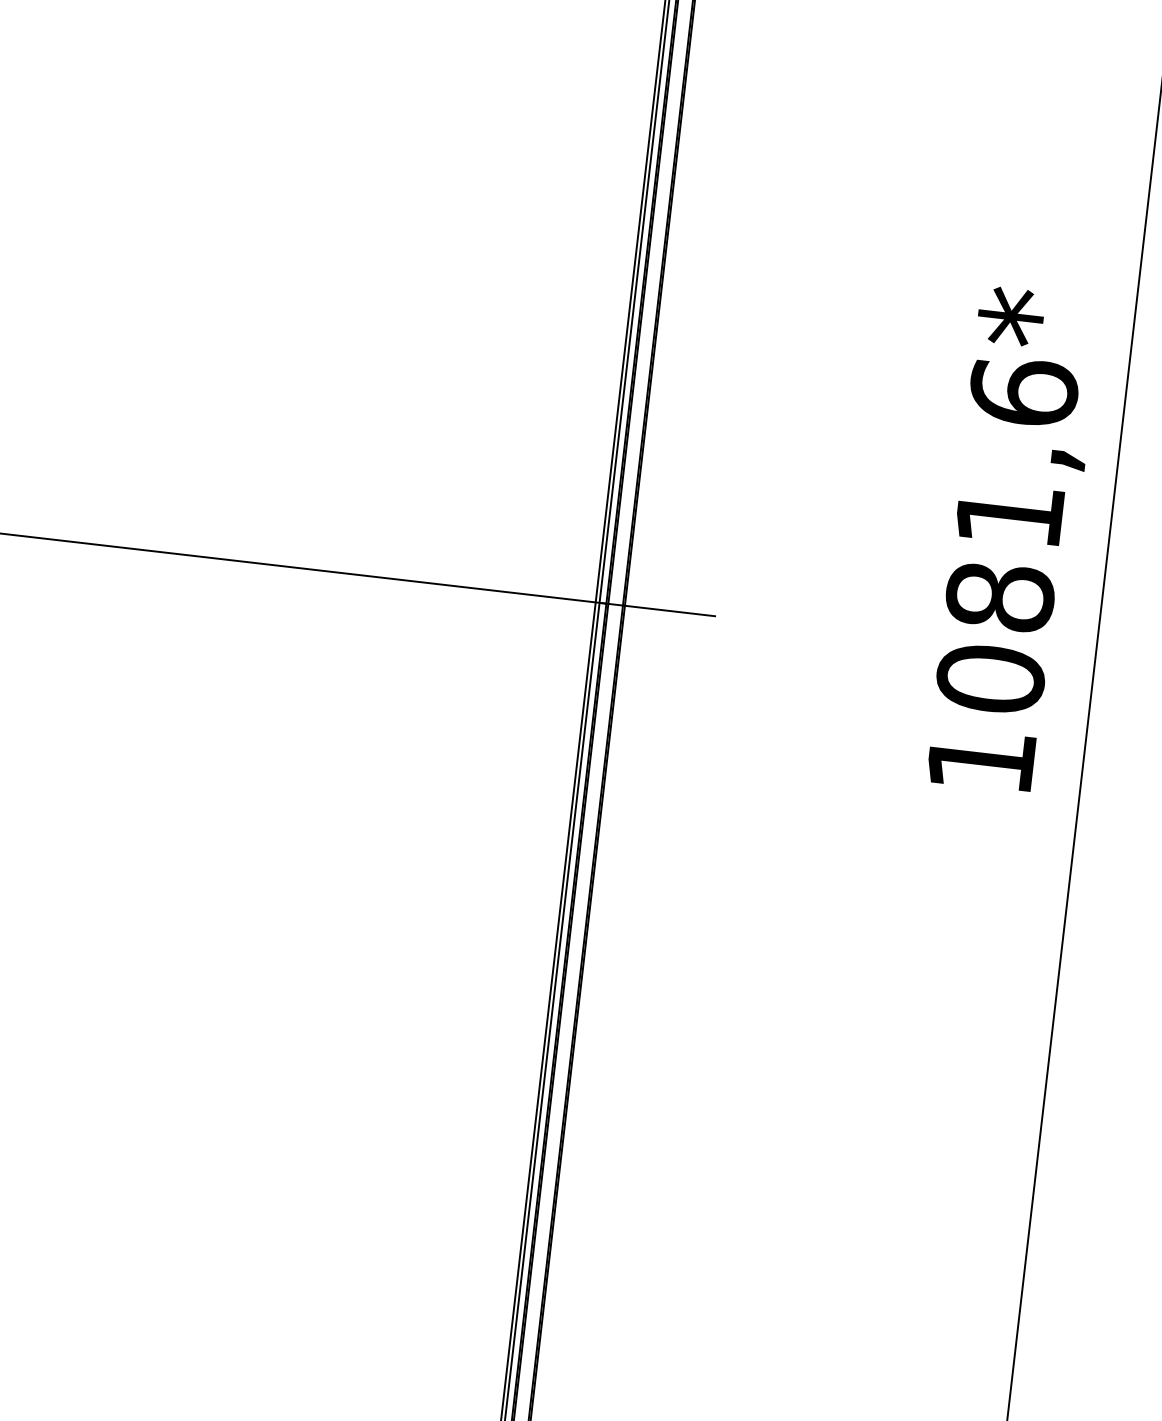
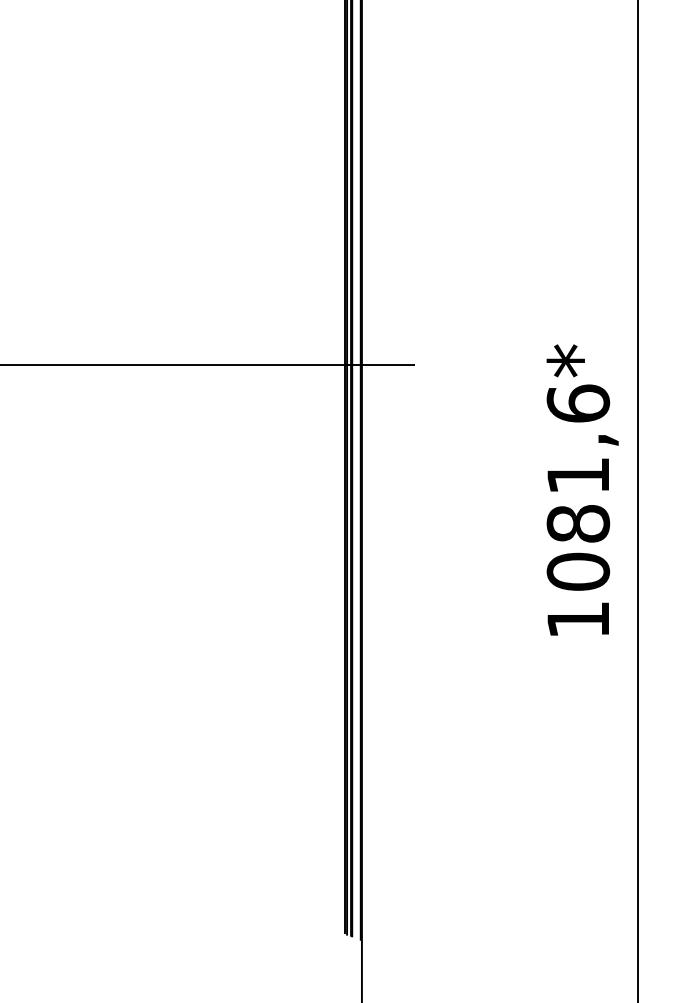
text: (1014, 539) -> (582, 489), moved

